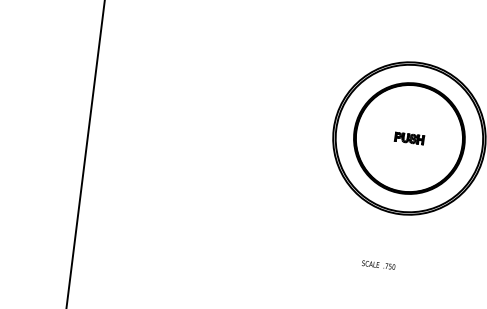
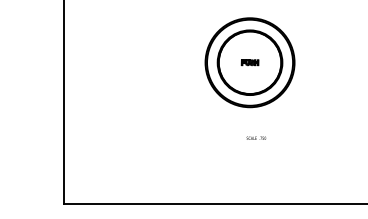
text: (379, 263) -> (256, 137), moved

